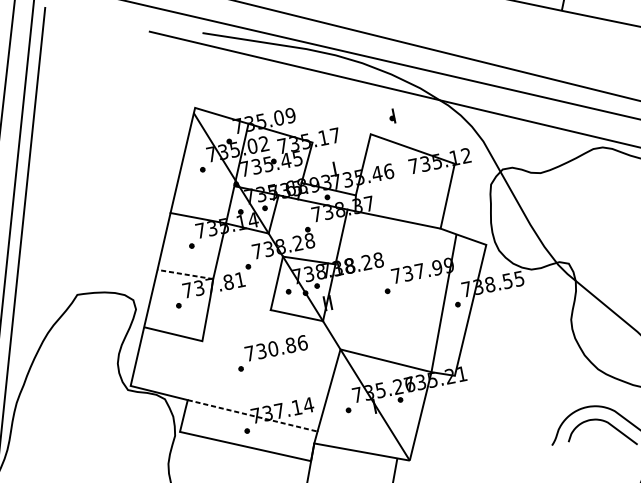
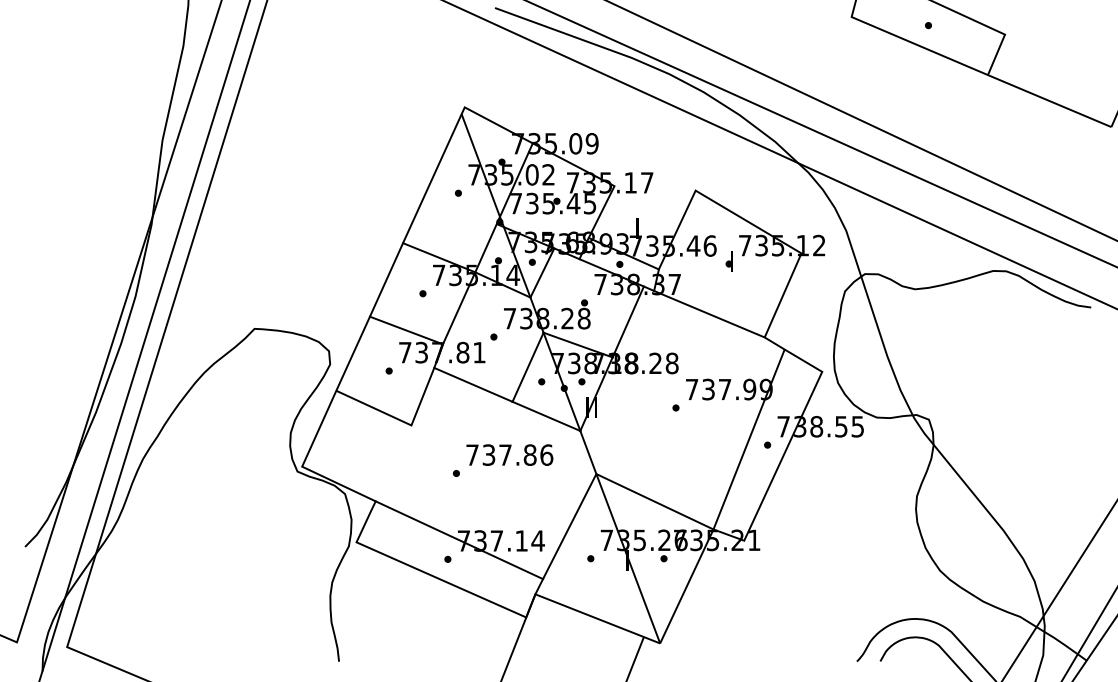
part: (391, 116) -> (728, 261), moved
line: (185, 274) -> (406, 330), dashed -> solid
line: (240, 303) -> (473, 384), added
text: (273, 348) -> (505, 454), 730.86 -> 737.86
line: (252, 416) -> (459, 540), dashed -> solid

